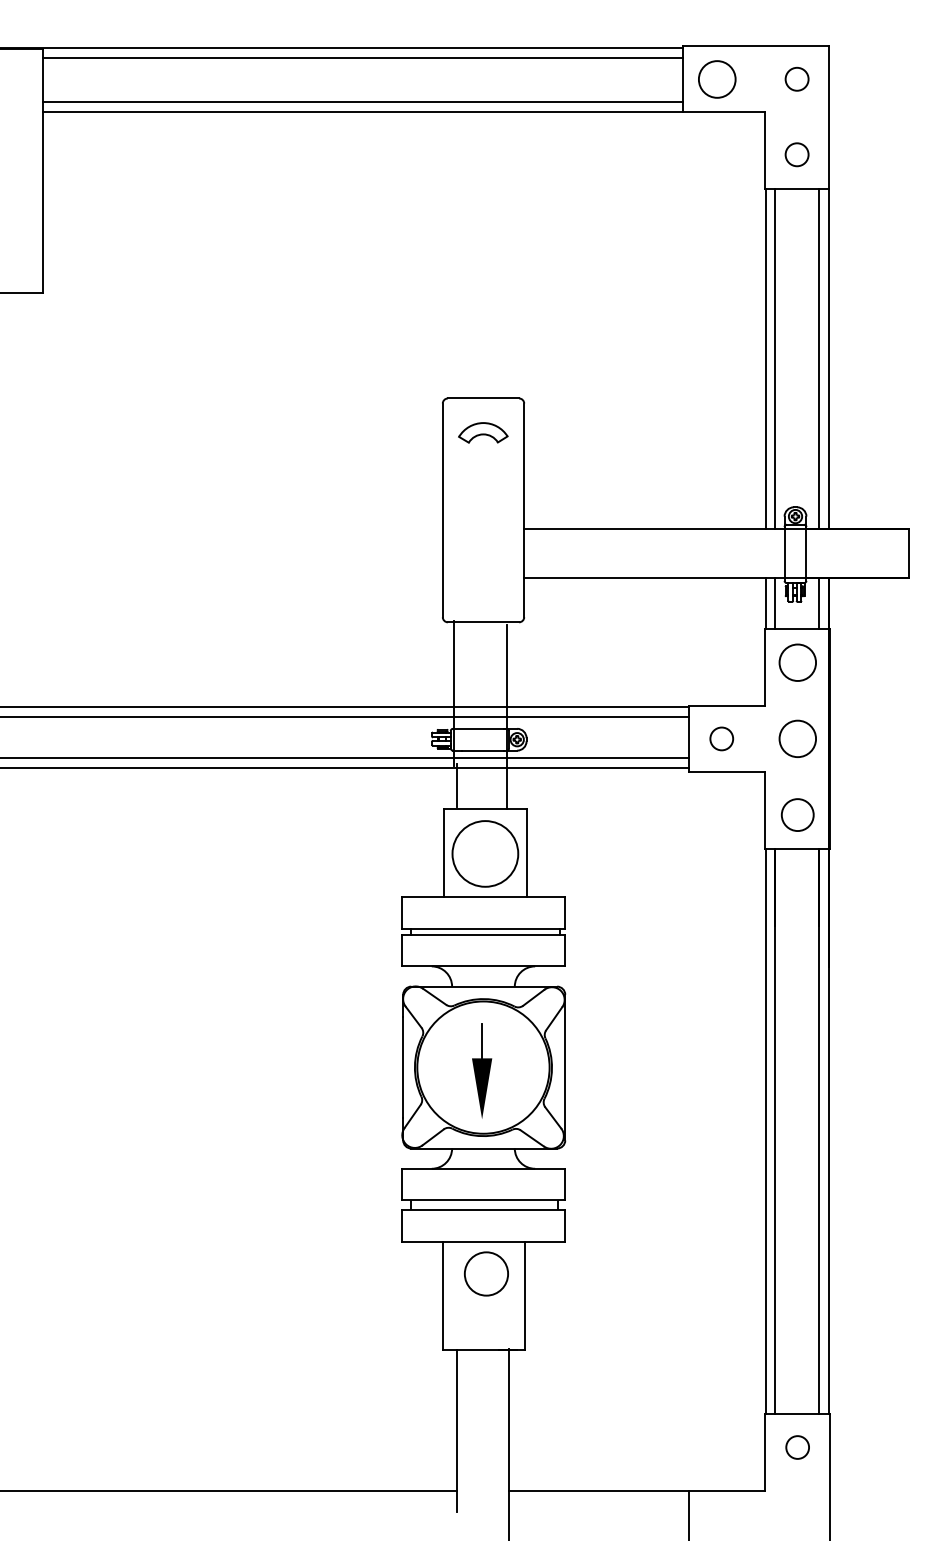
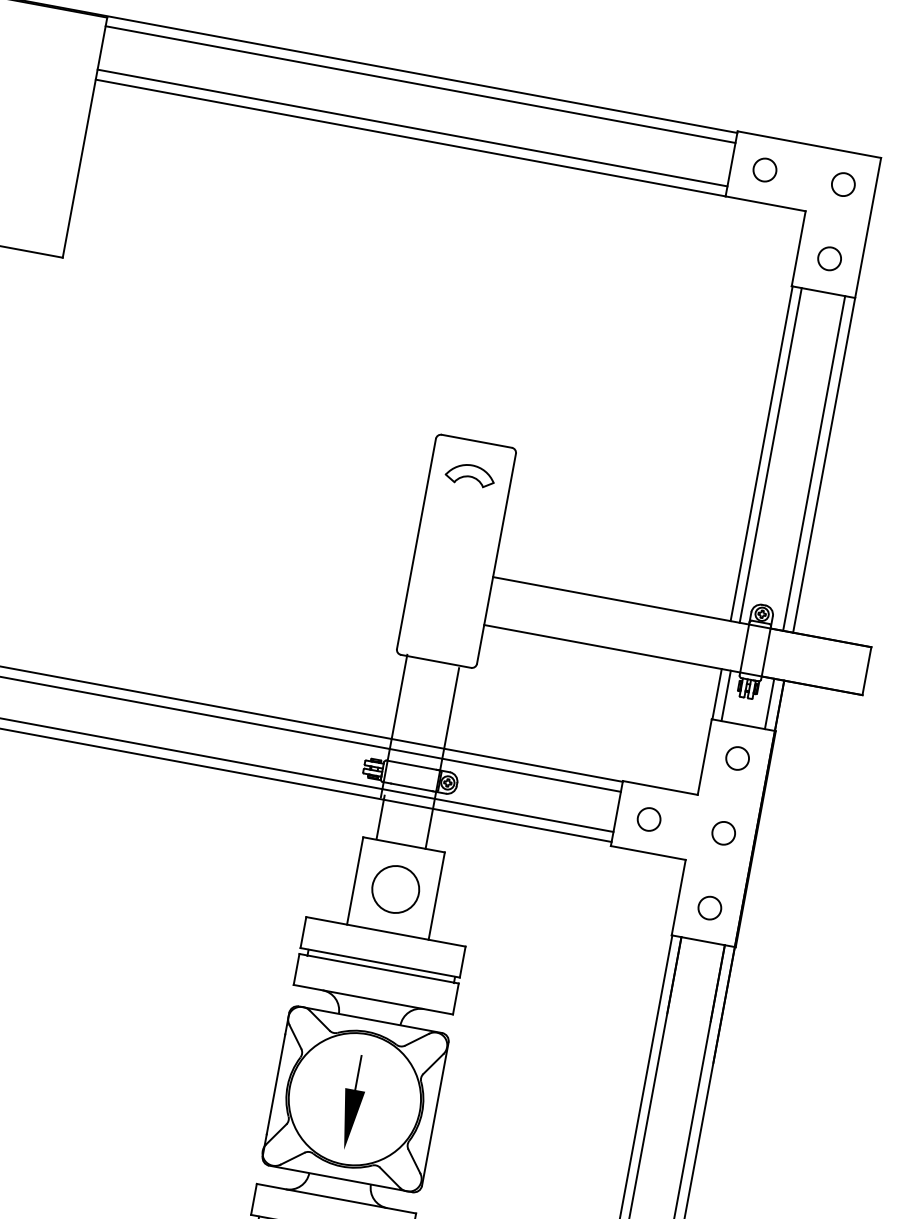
circle: (717, 78) -> (765, 169), size x0.62
circle: (797, 662) -> (737, 758), size x0.62
circle: (797, 738) -> (723, 832), size x0.62
circle: (797, 814) -> (709, 907), size x0.71
circle: (485, 853) -> (395, 889), size x0.71

